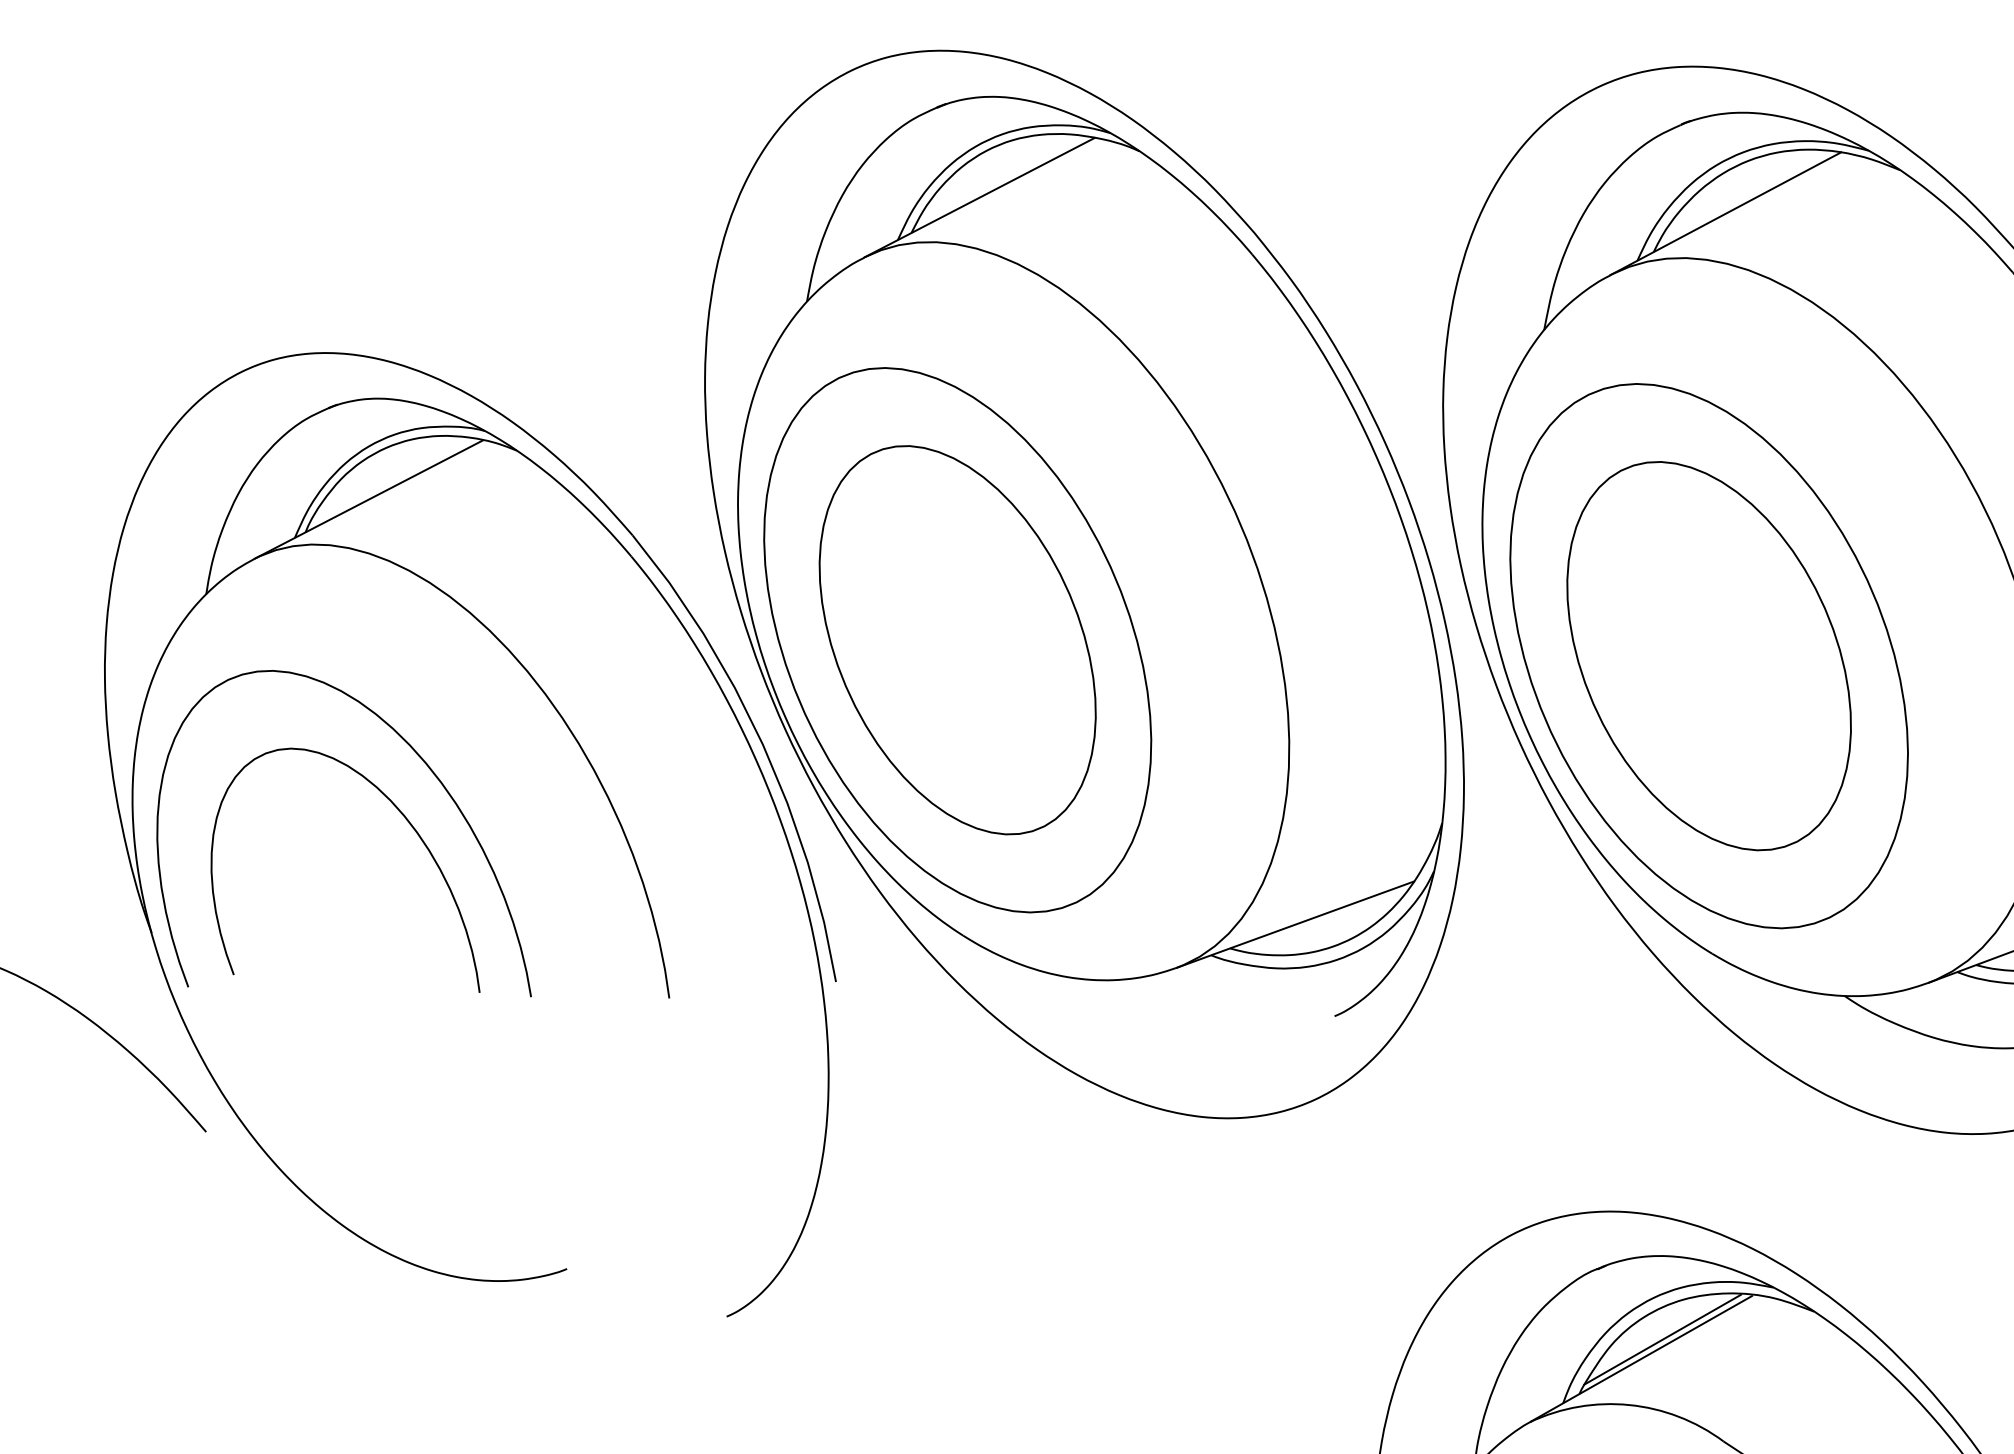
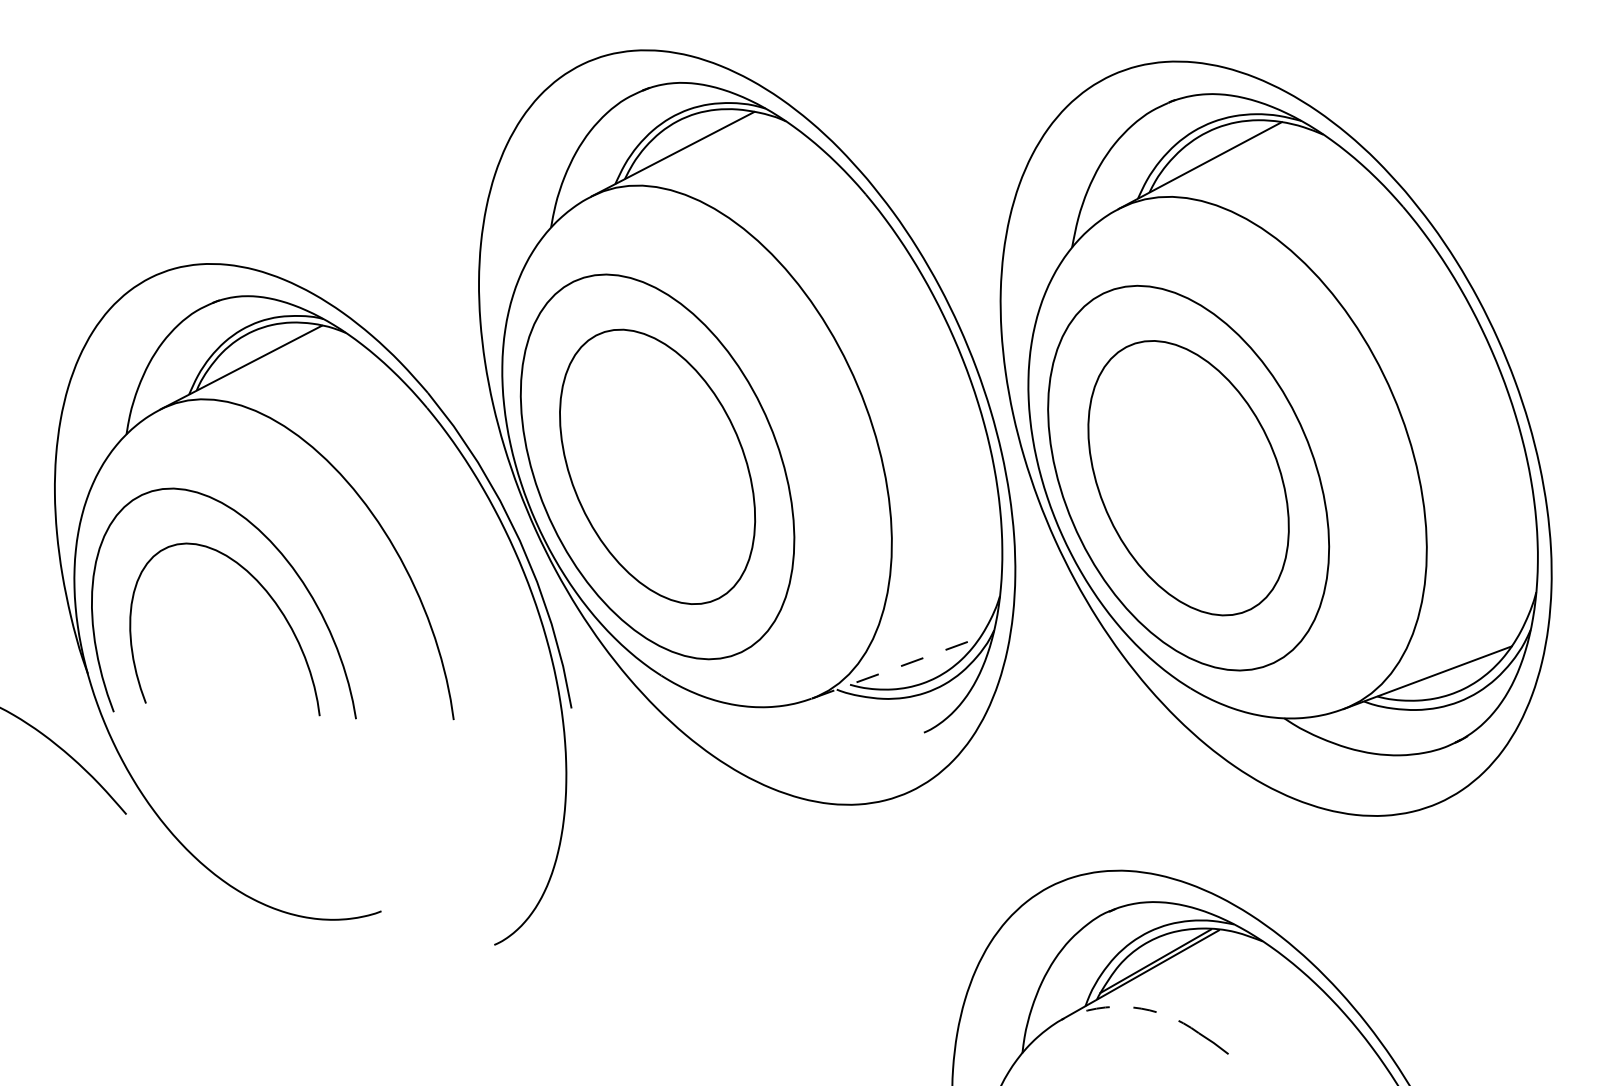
line: (1295, 924) -> (896, 667), solid -> dashed
arc: (1629, 1405) -> (1132, 1007), solid -> dashed

